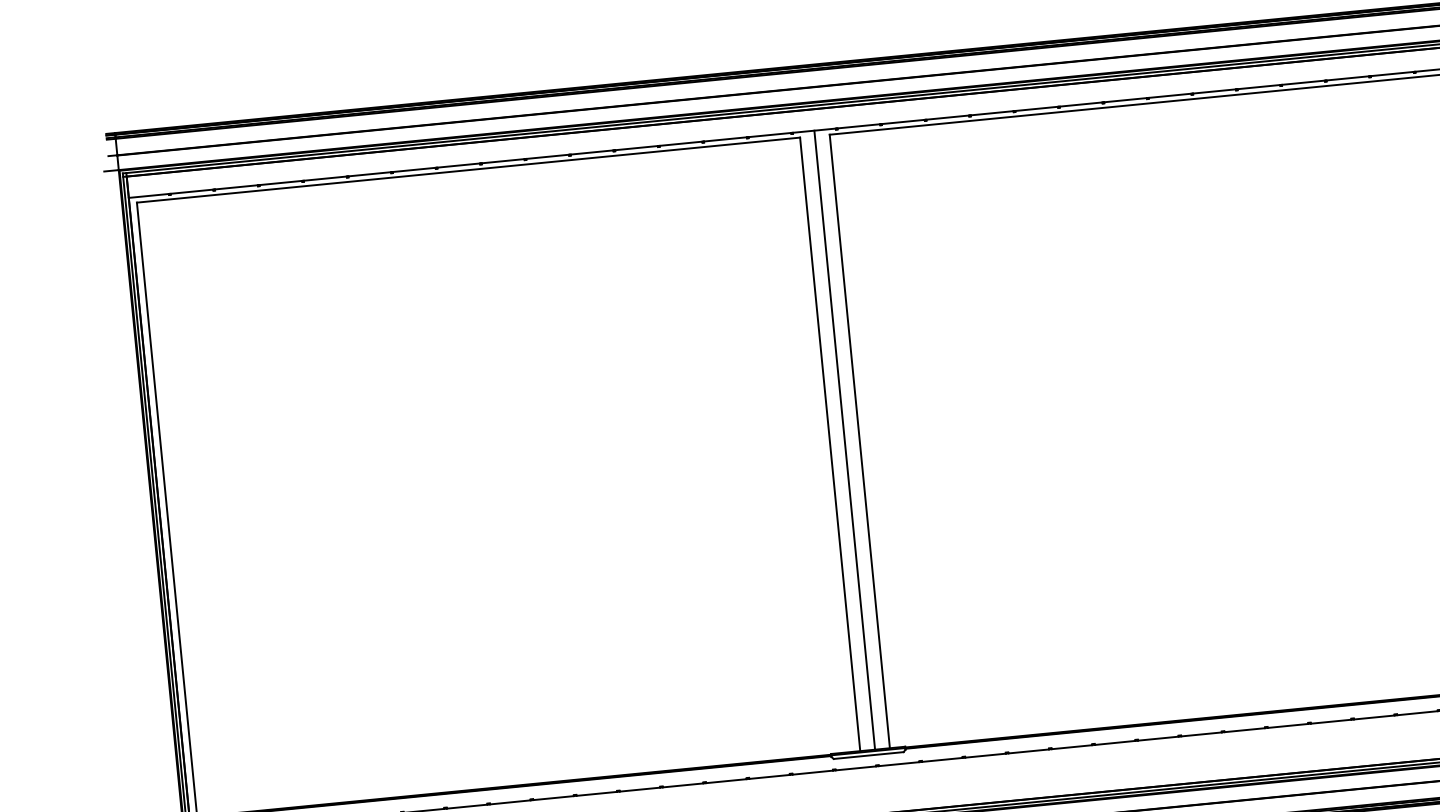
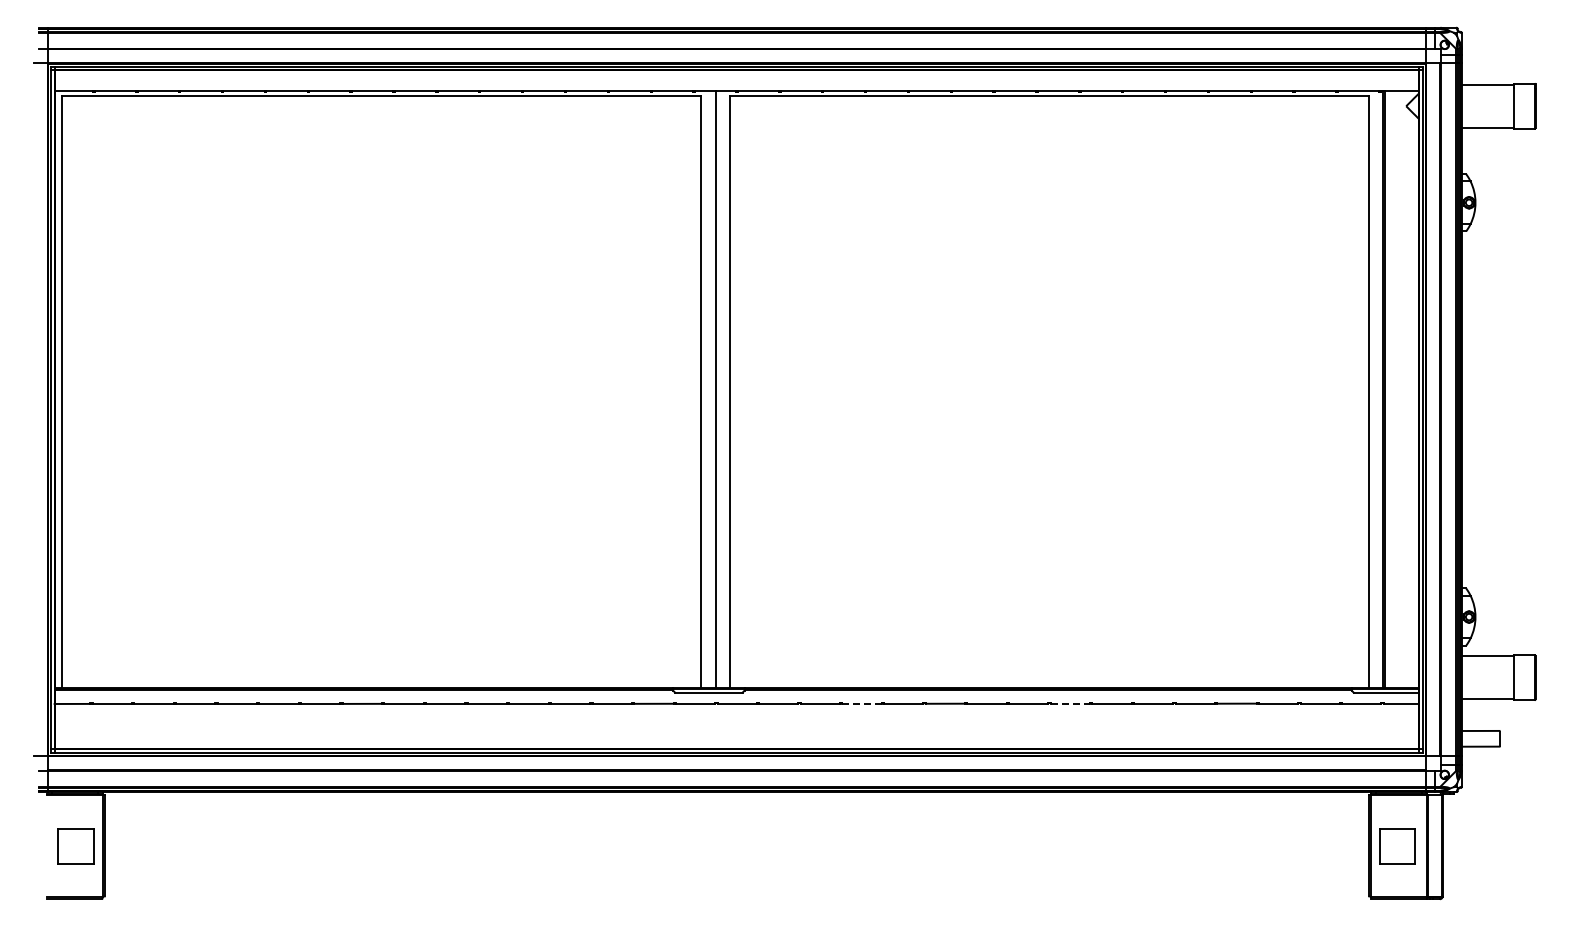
line: (1244, 729) -> (1070, 703), solid -> dashed
line: (1029, 751) -> (862, 703), solid -> dashed

